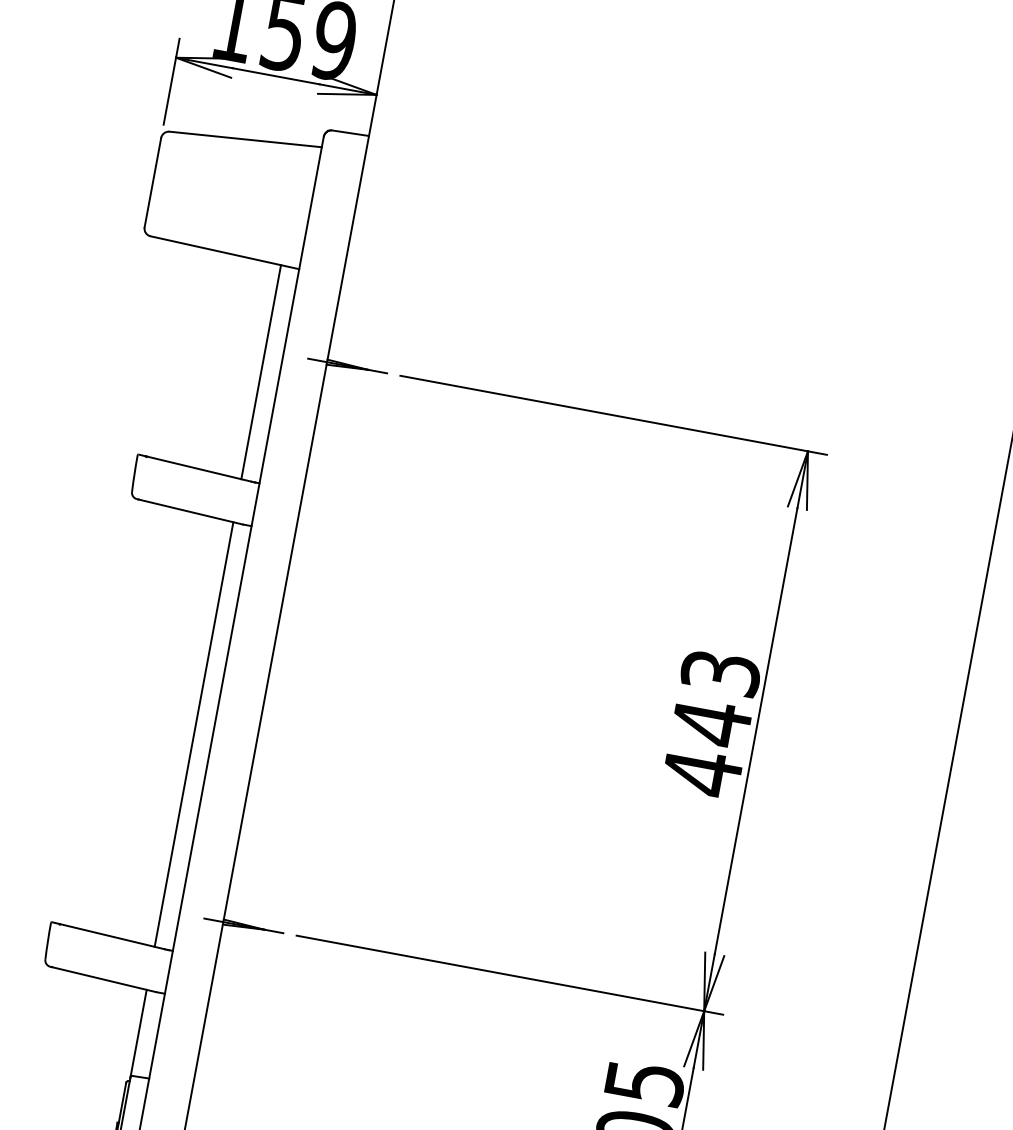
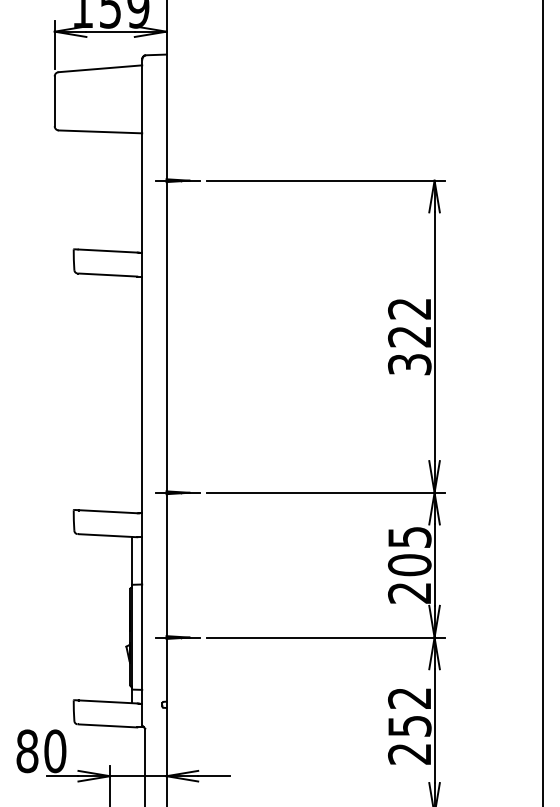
line: (262, 372) -> (132, 192), removed
text: (710, 724) -> (409, 337), 443 -> 322
line: (194, 734) -> (132, 394), removed

